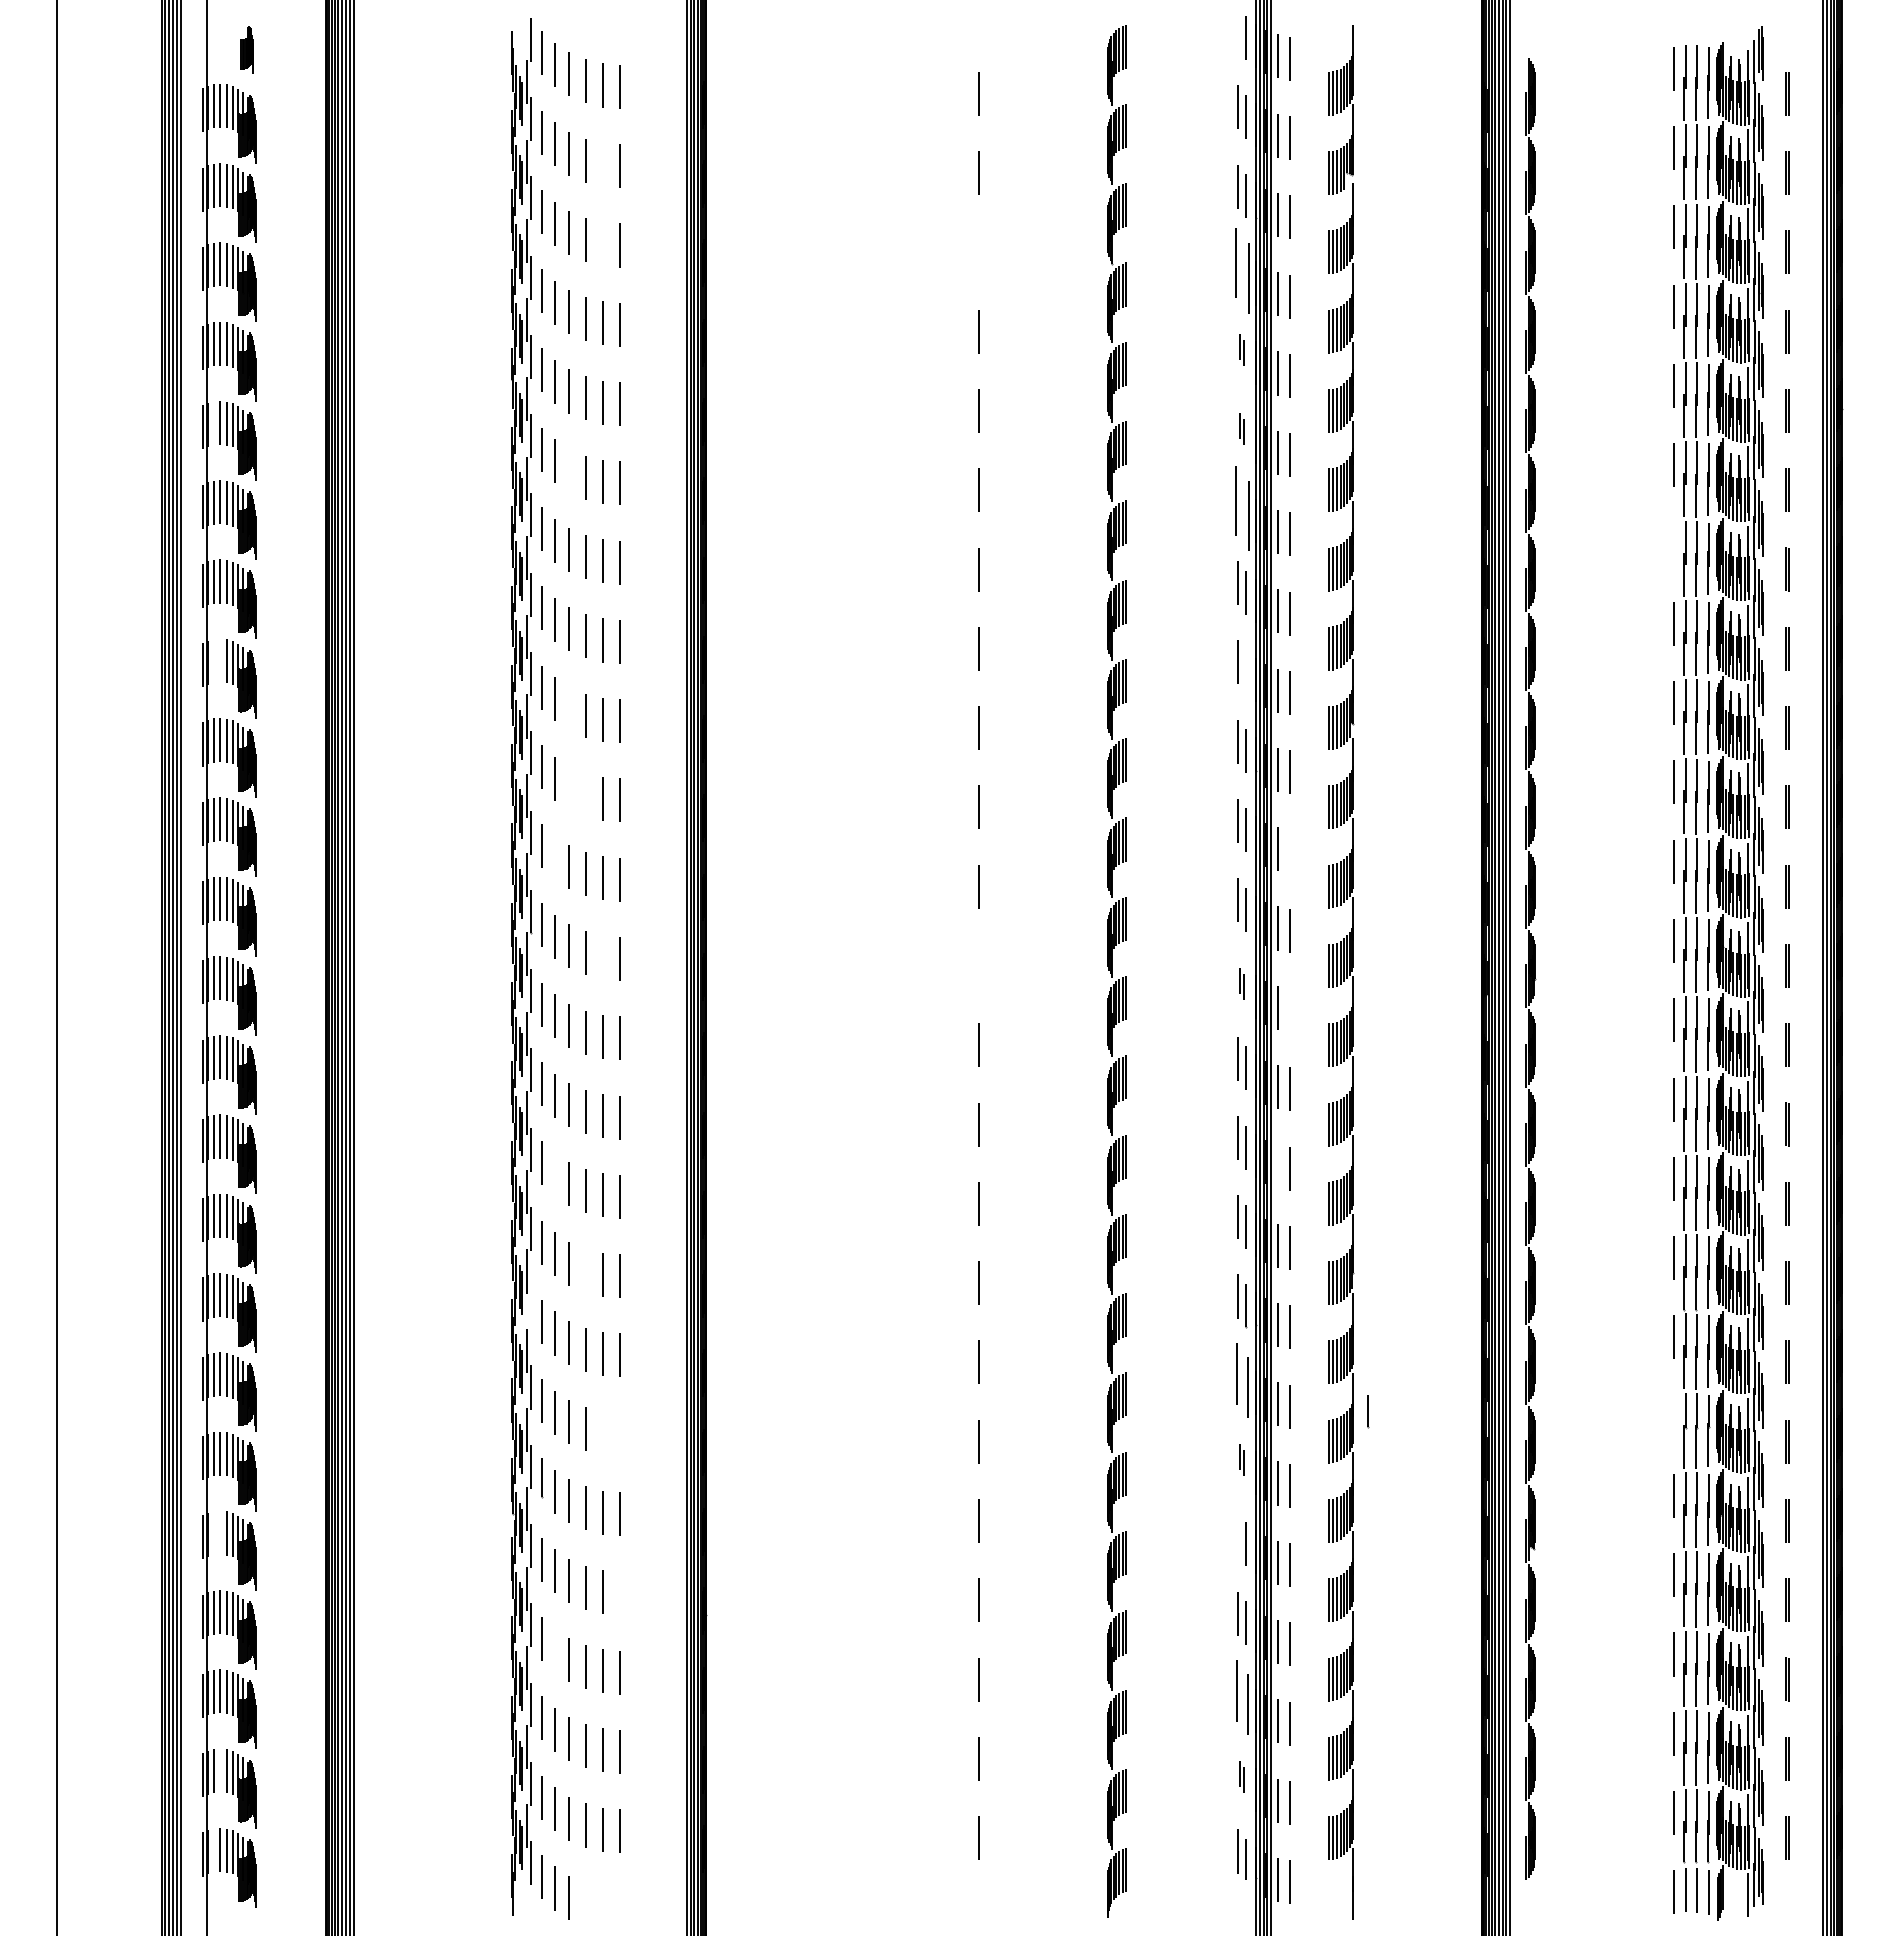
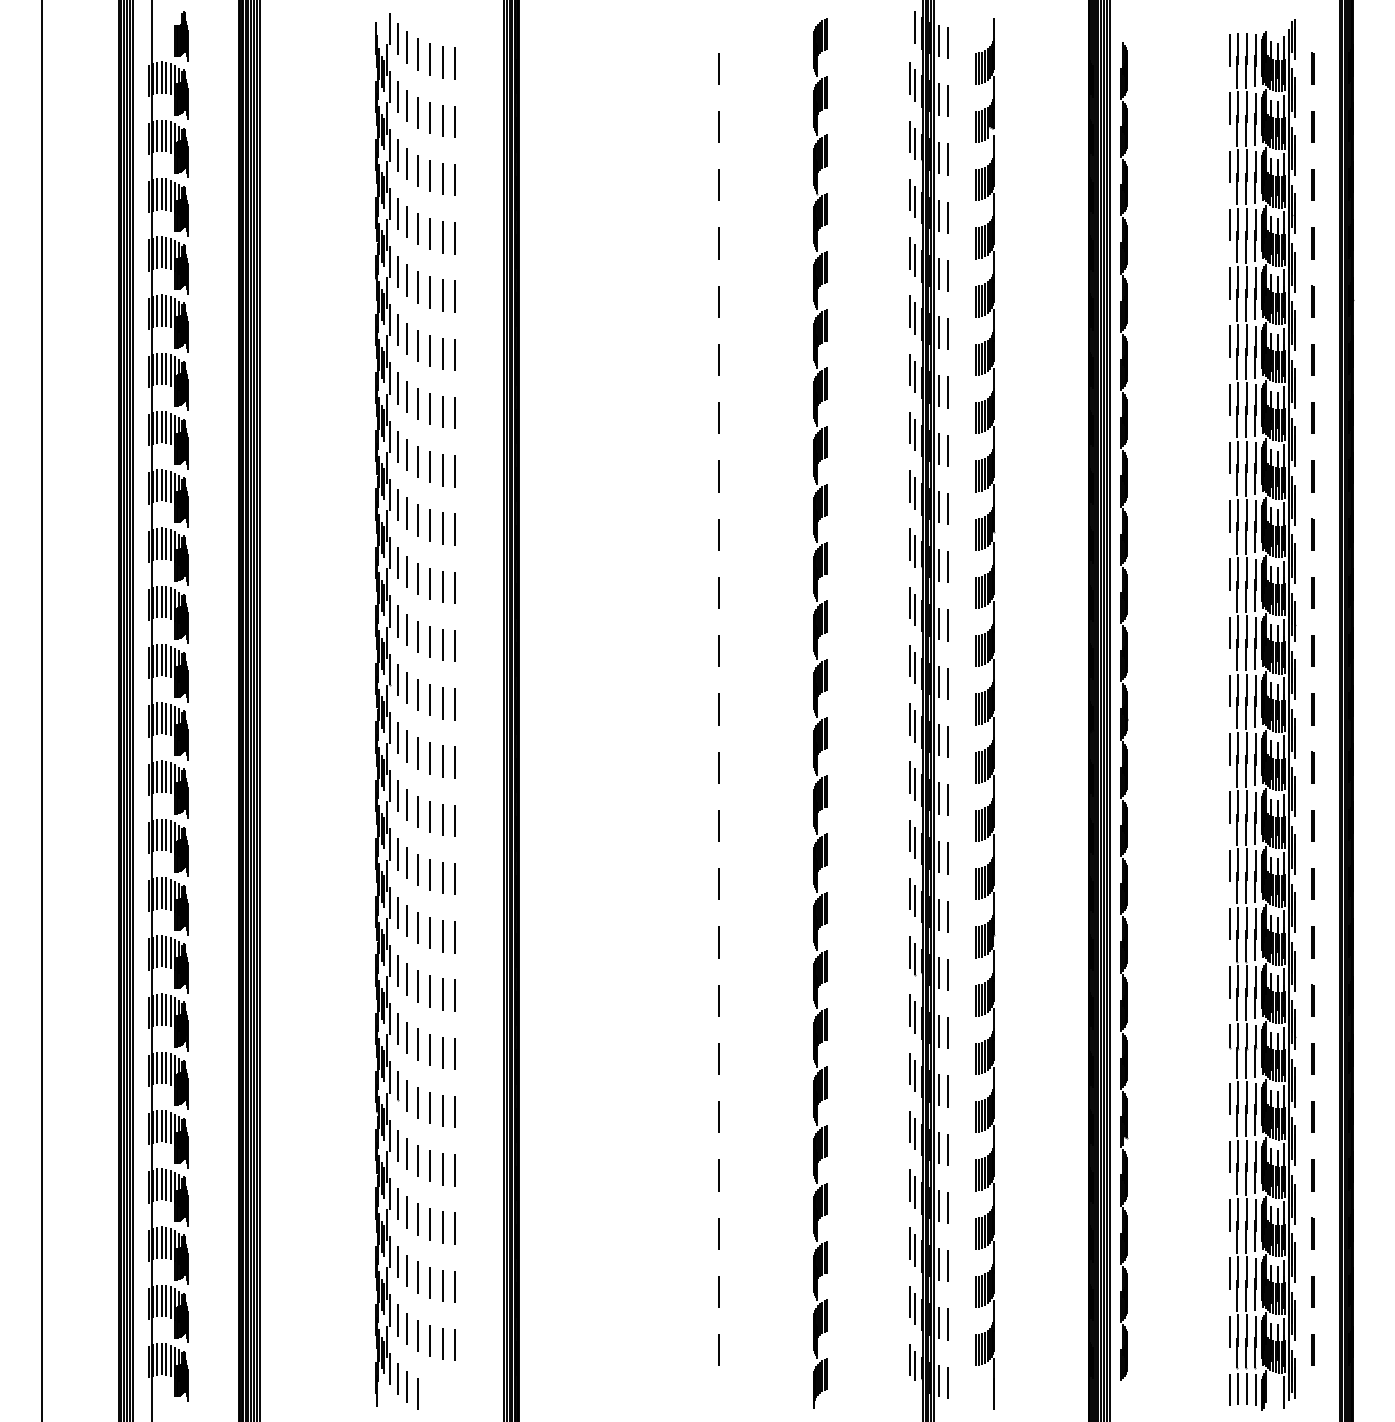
part: (247, 49) -> (181, 36), size x1.43
line: (602, 164) -> (442, 120), added
line: (602, 243) -> (442, 178), added
line: (979, 252) -> (719, 185), added
part: (1241, 270) -> (912, 198), size x0.62
part: (1241, 349) -> (912, 256), size x1.67
line: (214, 423) -> (157, 310), added
part: (1241, 428) -> (912, 314), size x1.67
line: (569, 470) -> (418, 345), added
part: (1241, 508) -> (912, 373), size x0.62
line: (1673, 544) -> (1229, 399), added
line: (220, 660) -> (161, 485), added
line: (214, 661) -> (157, 485), added
line: (1246, 671) -> (915, 493), added
line: (569, 708) -> (418, 520), added
line: (569, 787) -> (418, 578), added
line: (585, 794) -> (430, 583), added
line: (1289, 851) -> (947, 625), added
line: (554, 857) -> (407, 629), added
line: (602, 957) -> (442, 703), added
line: (978, 965) -> (718, 709), added
part: (1241, 983) -> (912, 722), size x1.67
line: (1290, 1010) -> (948, 742), added
line: (1277, 1166) -> (938, 856), added
line: (554, 1174) -> (407, 862), added
line: (585, 1270) -> (430, 933), added
line: (530, 1308) -> (389, 961), added
part: (1241, 1380) -> (912, 1014), size x0.71
line: (1368, 1411) -> (1230, 1036), moved
line: (602, 1433) -> (442, 1053), added
line: (619, 1434) -> (455, 1053), added
part: (1241, 1459) -> (912, 1072), size x1.67
line: (220, 1532) -> (161, 1125), added
line: (214, 1533) -> (157, 1126), added
line: (1238, 1534) -> (909, 1127), added
line: (619, 1593) -> (455, 1170), added
line: (554, 1650) -> (407, 1212), added
part: (1241, 1697) -> (912, 1246), size x0.71
line: (220, 1770) -> (161, 1300), added
part: (1241, 1776) -> (912, 1305), size x1.67
line: (214, 1850) -> (157, 1359), added

